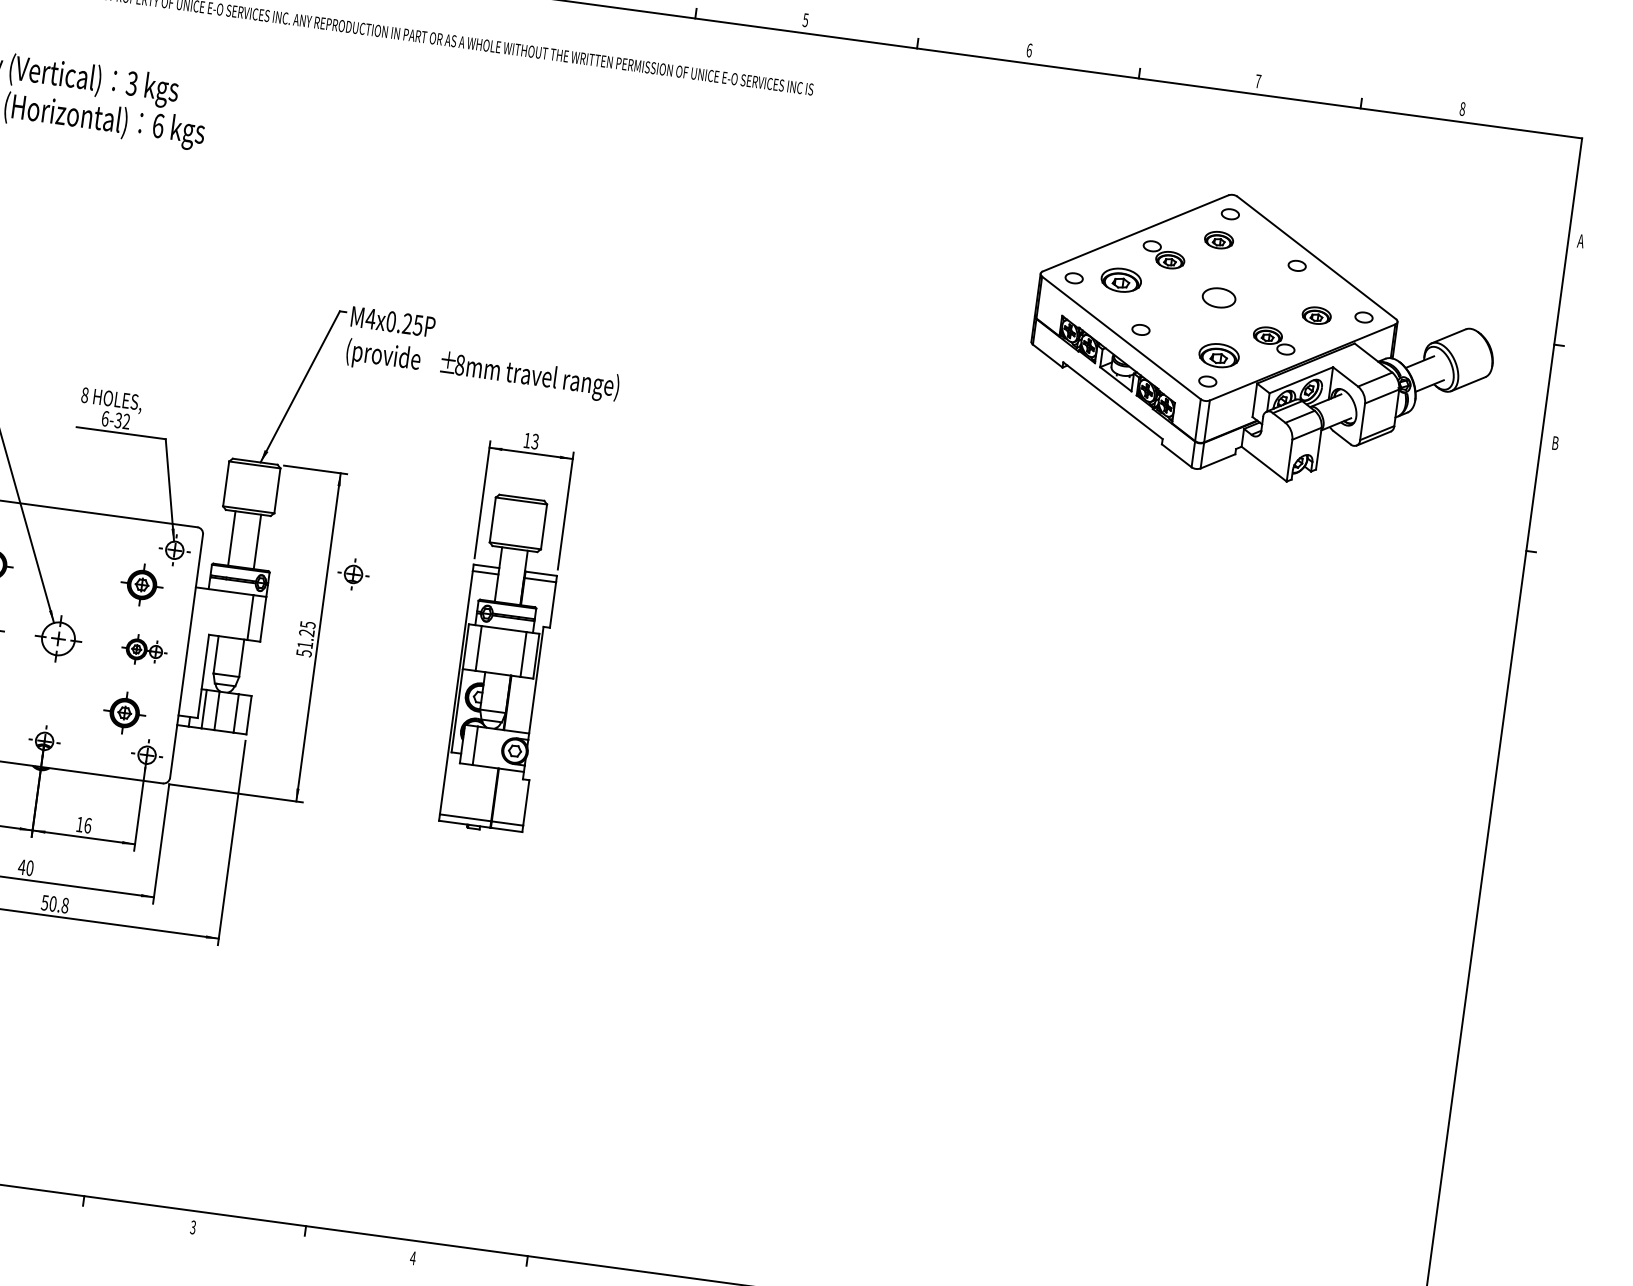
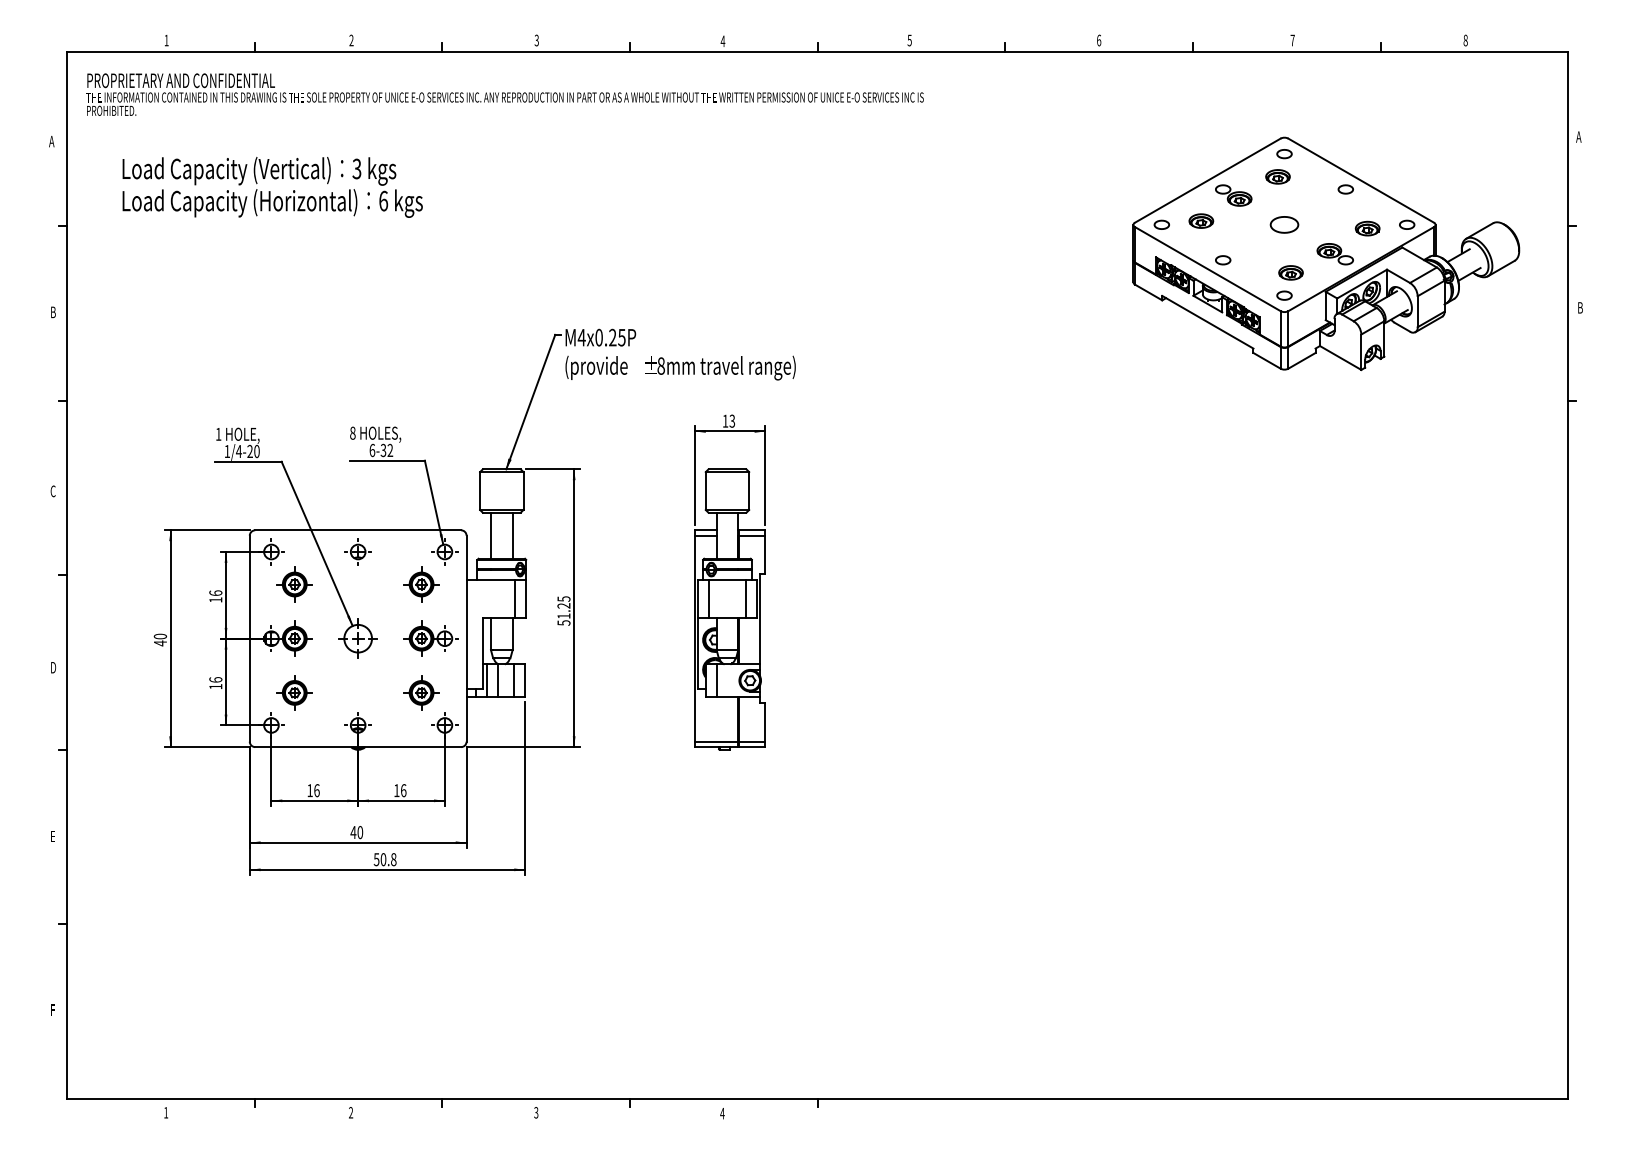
part: (1121, 279) -> (1201, 220), size x0.71
part: (1218, 355) -> (1290, 272), size x0.71
part: (352, 573) -> (357, 551), moved
part: (143, 650) -> (430, 638), size x1.43

